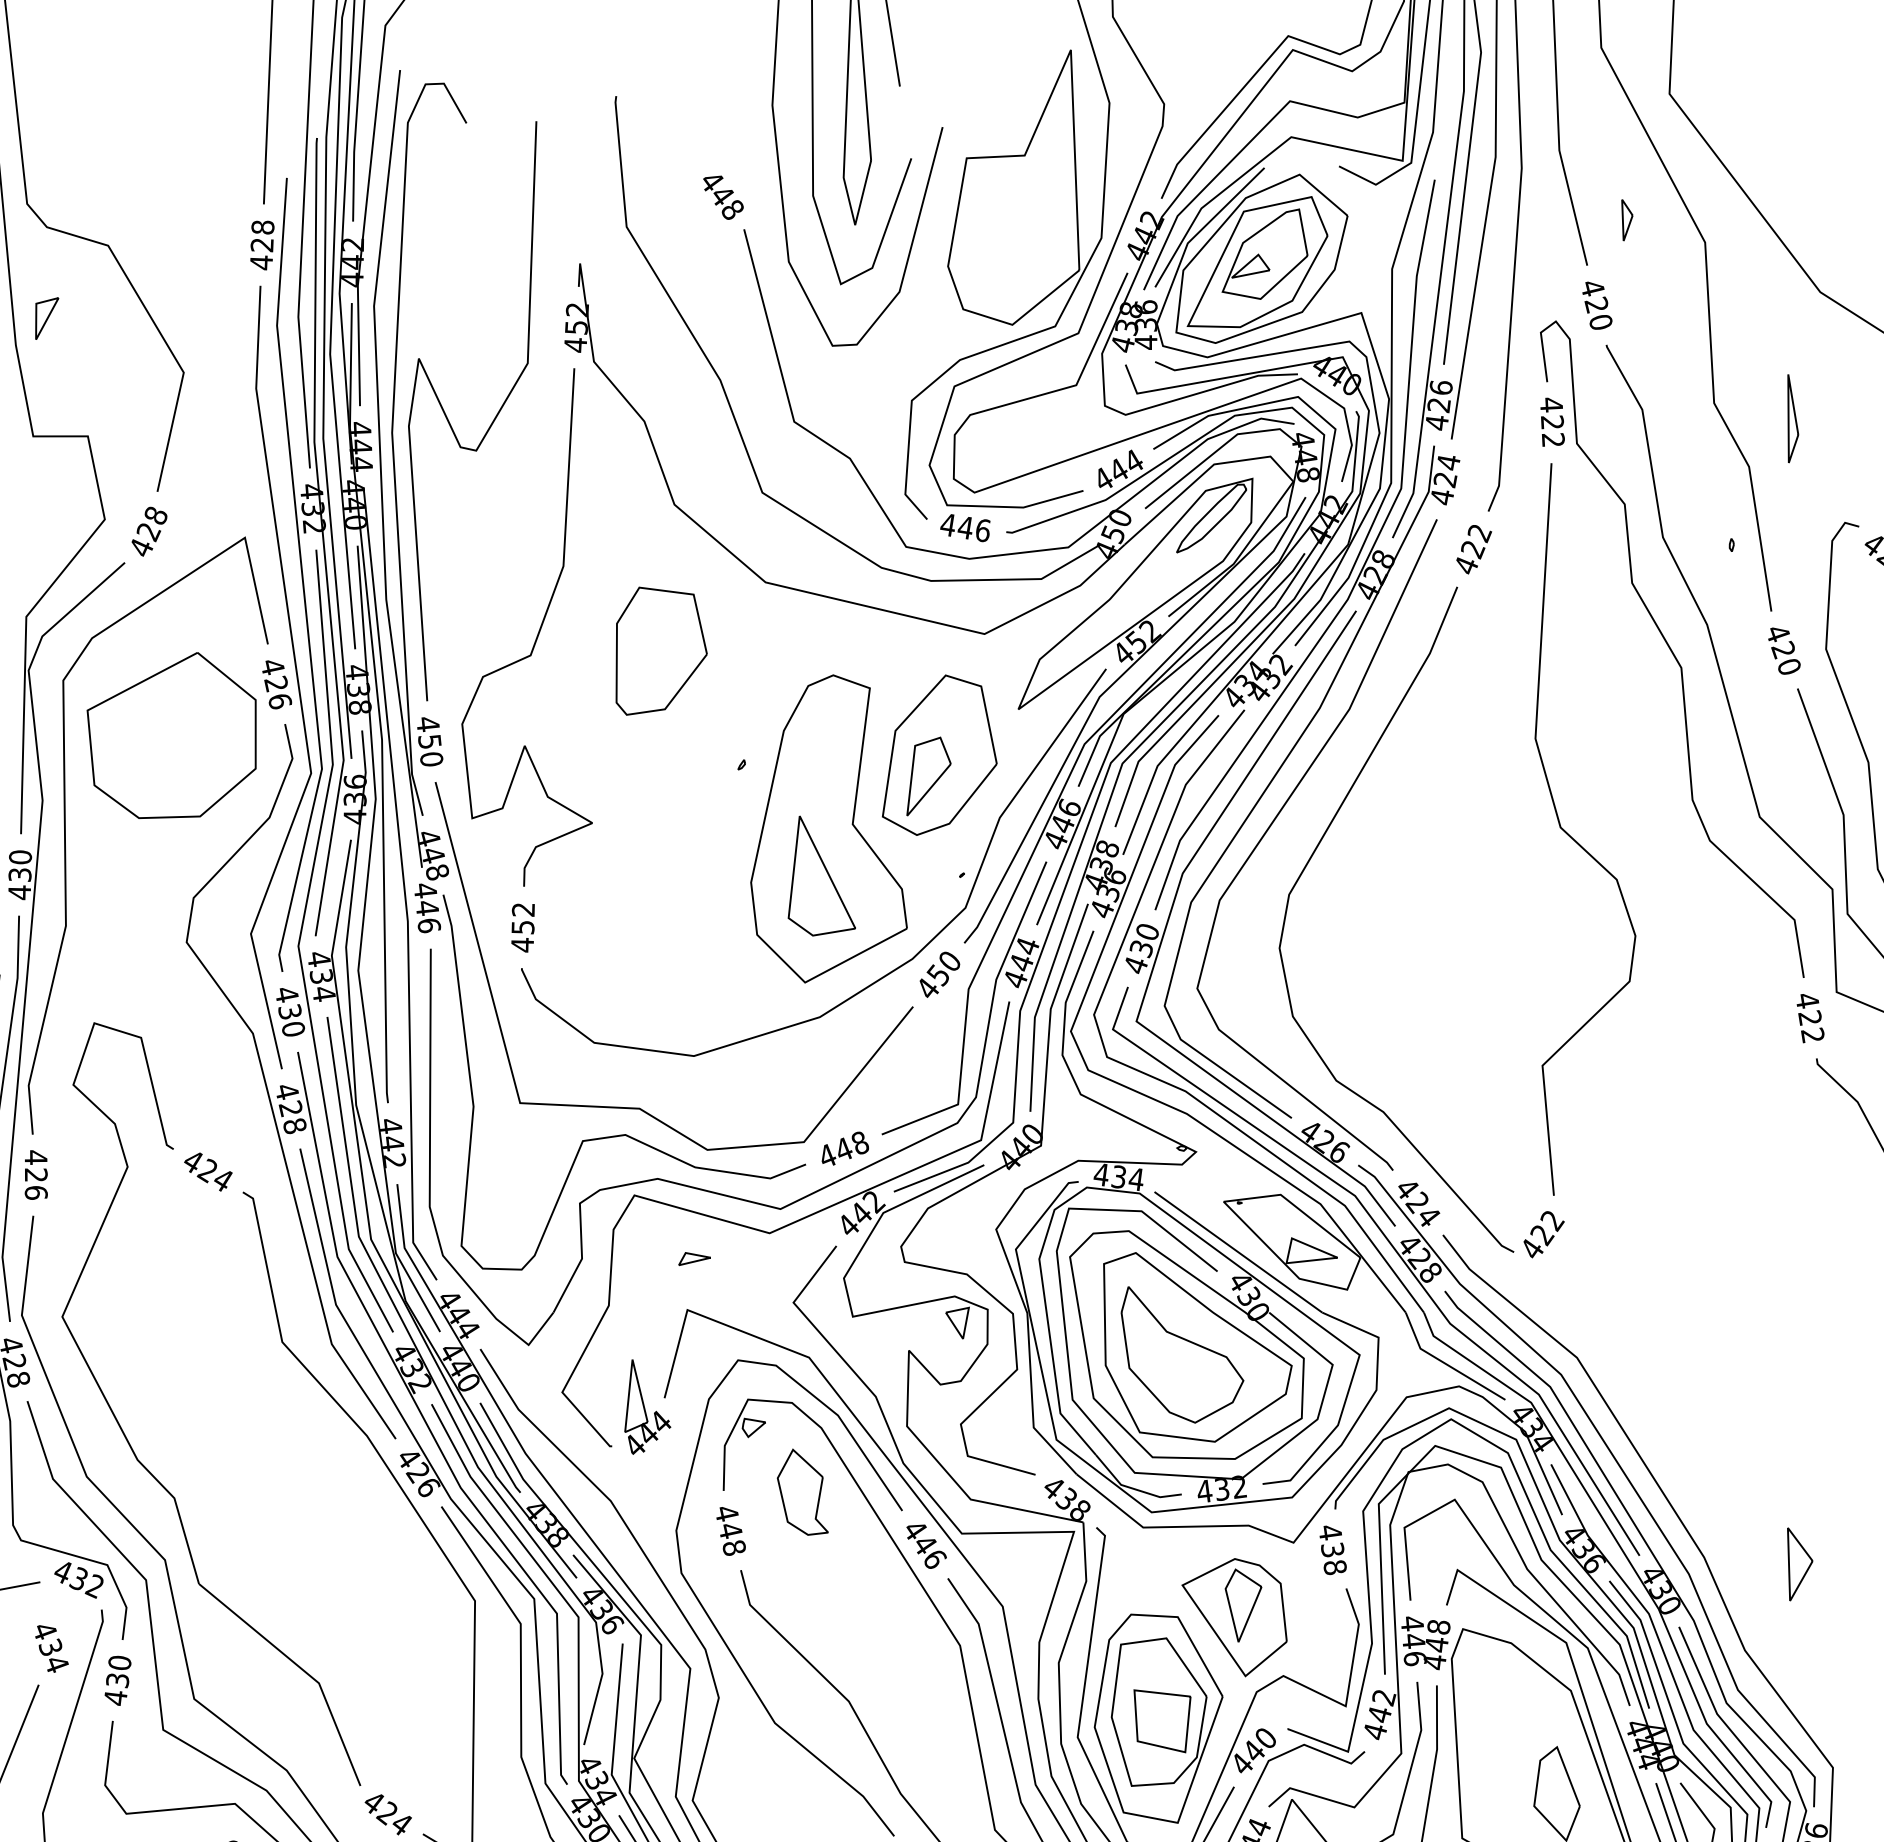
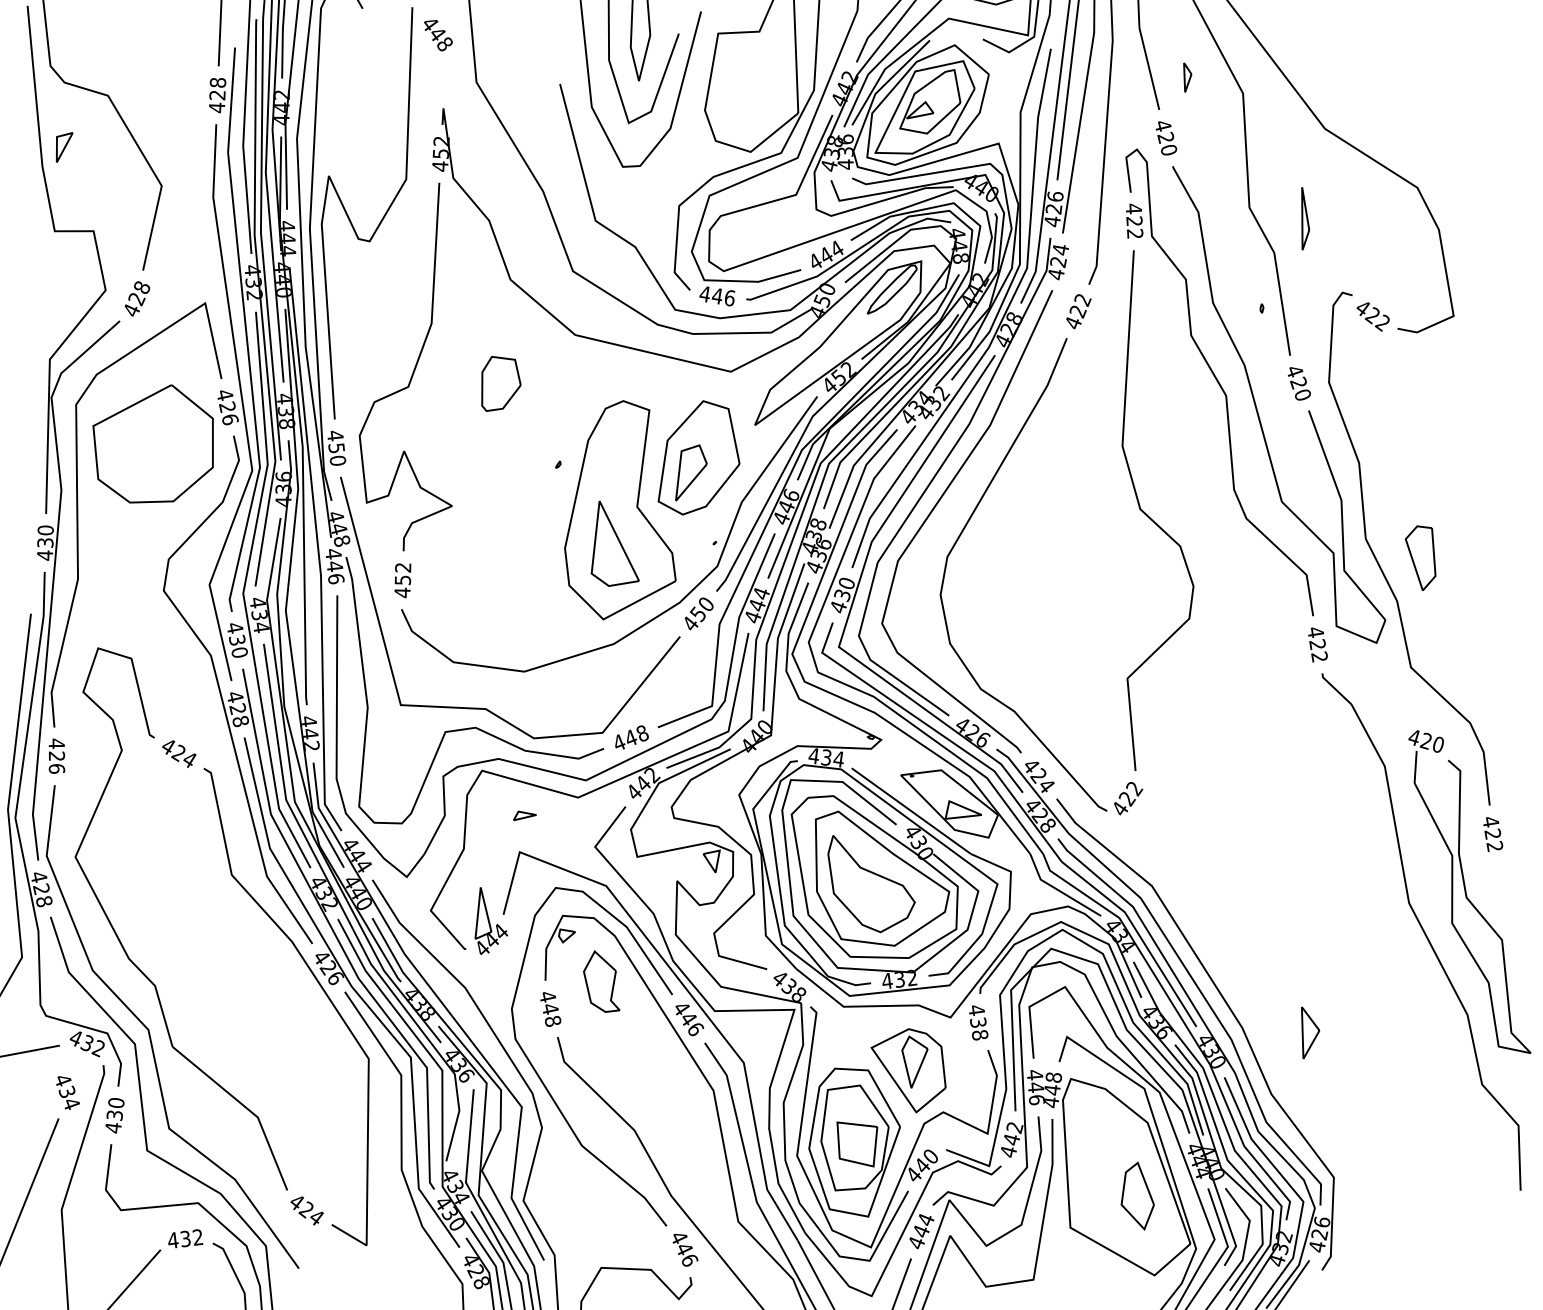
text: (723, 197) -> (438, 35), moved
part: (661, 650) -> (501, 383), size x0.6

